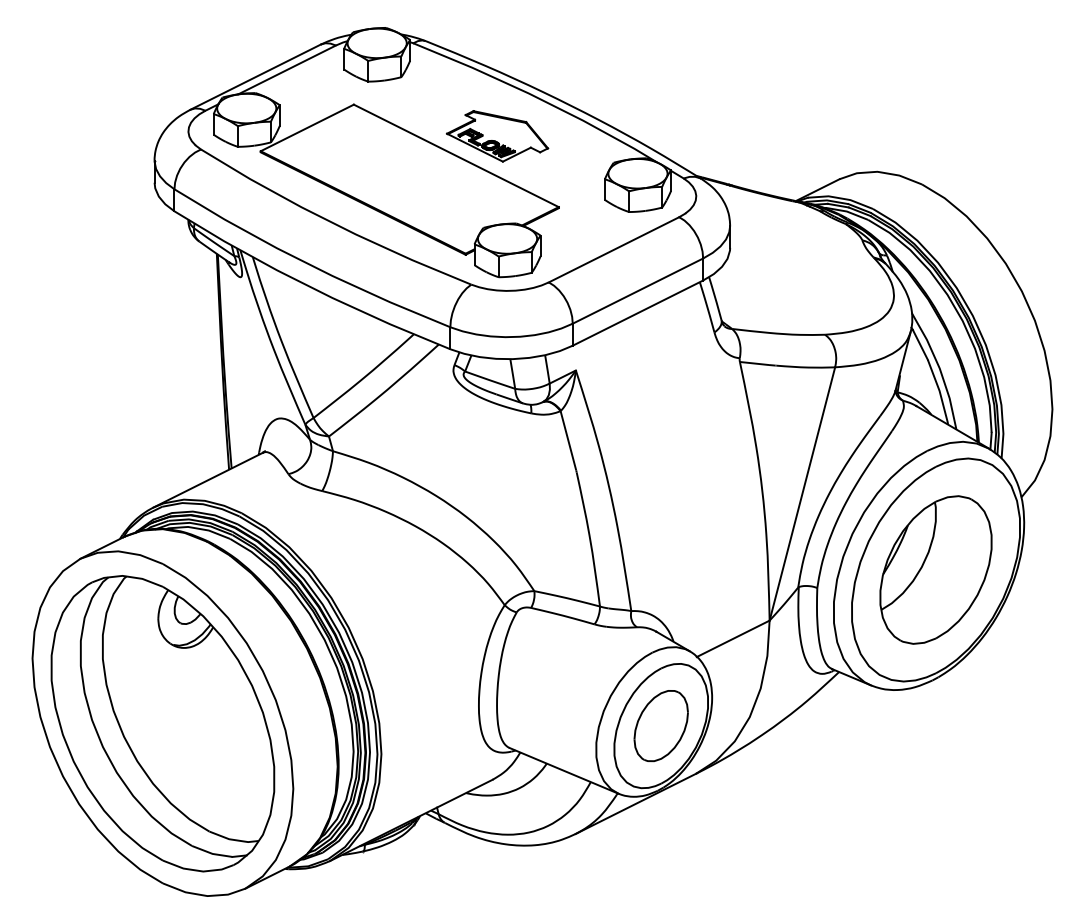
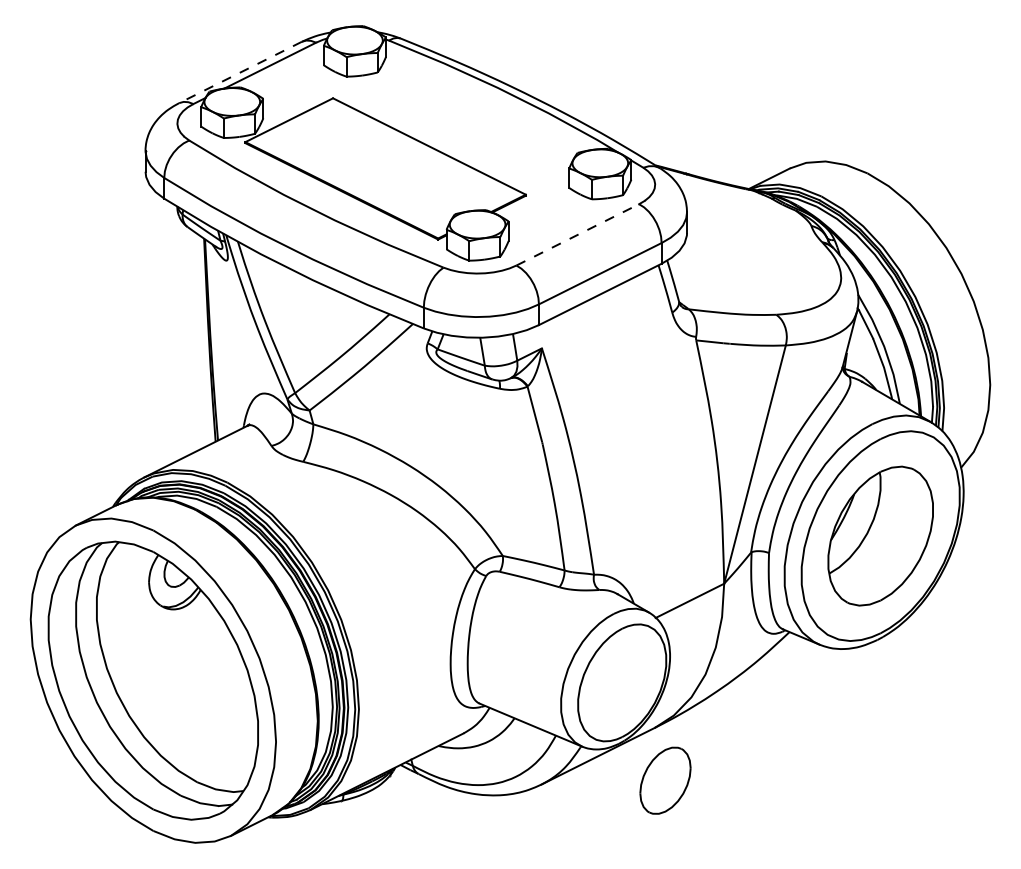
line: (255, 77) -> (240, 72), solid -> dashed
part: (497, 136) -> (468, 128), removed
line: (614, 249) -> (578, 234), solid -> dashed
part: (660, 726) -> (664, 781), moved

